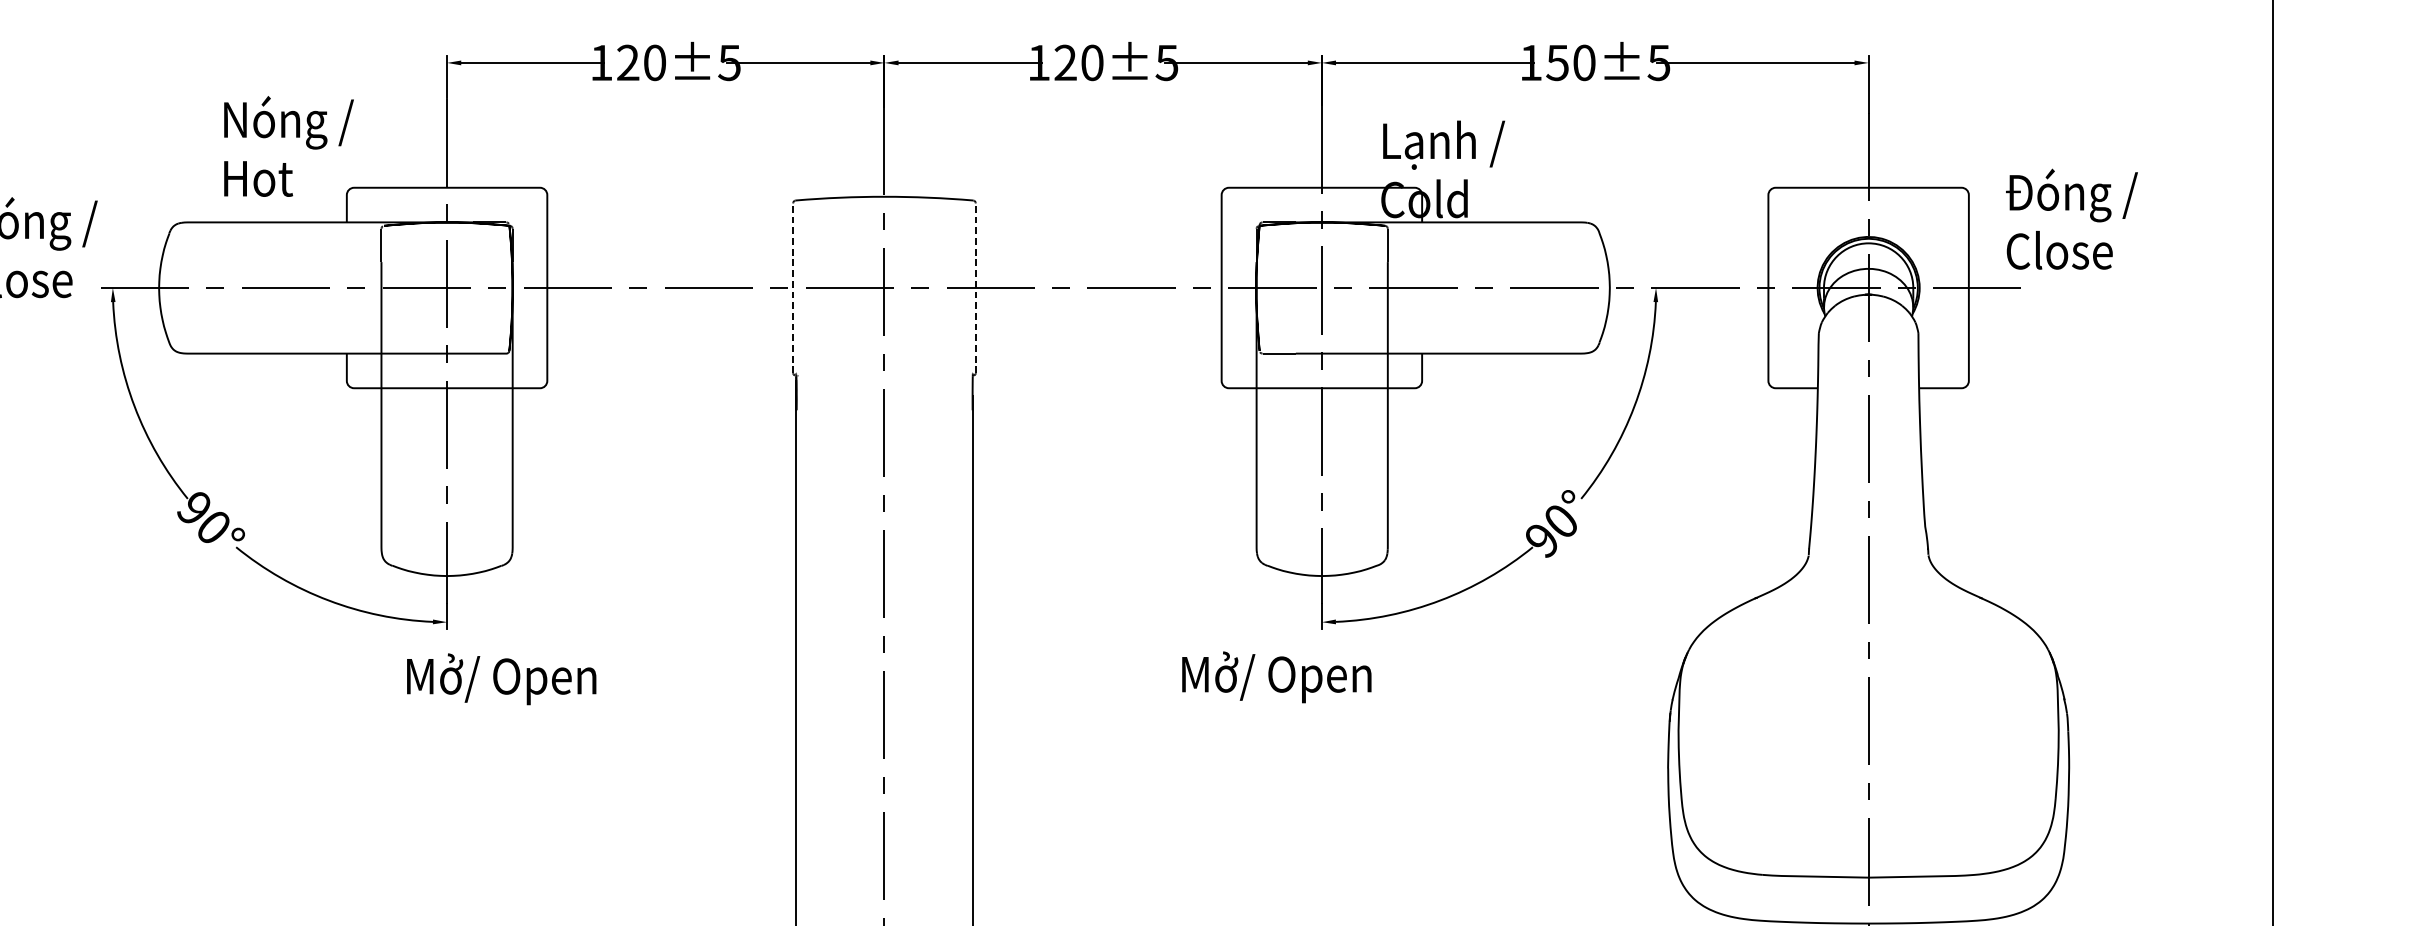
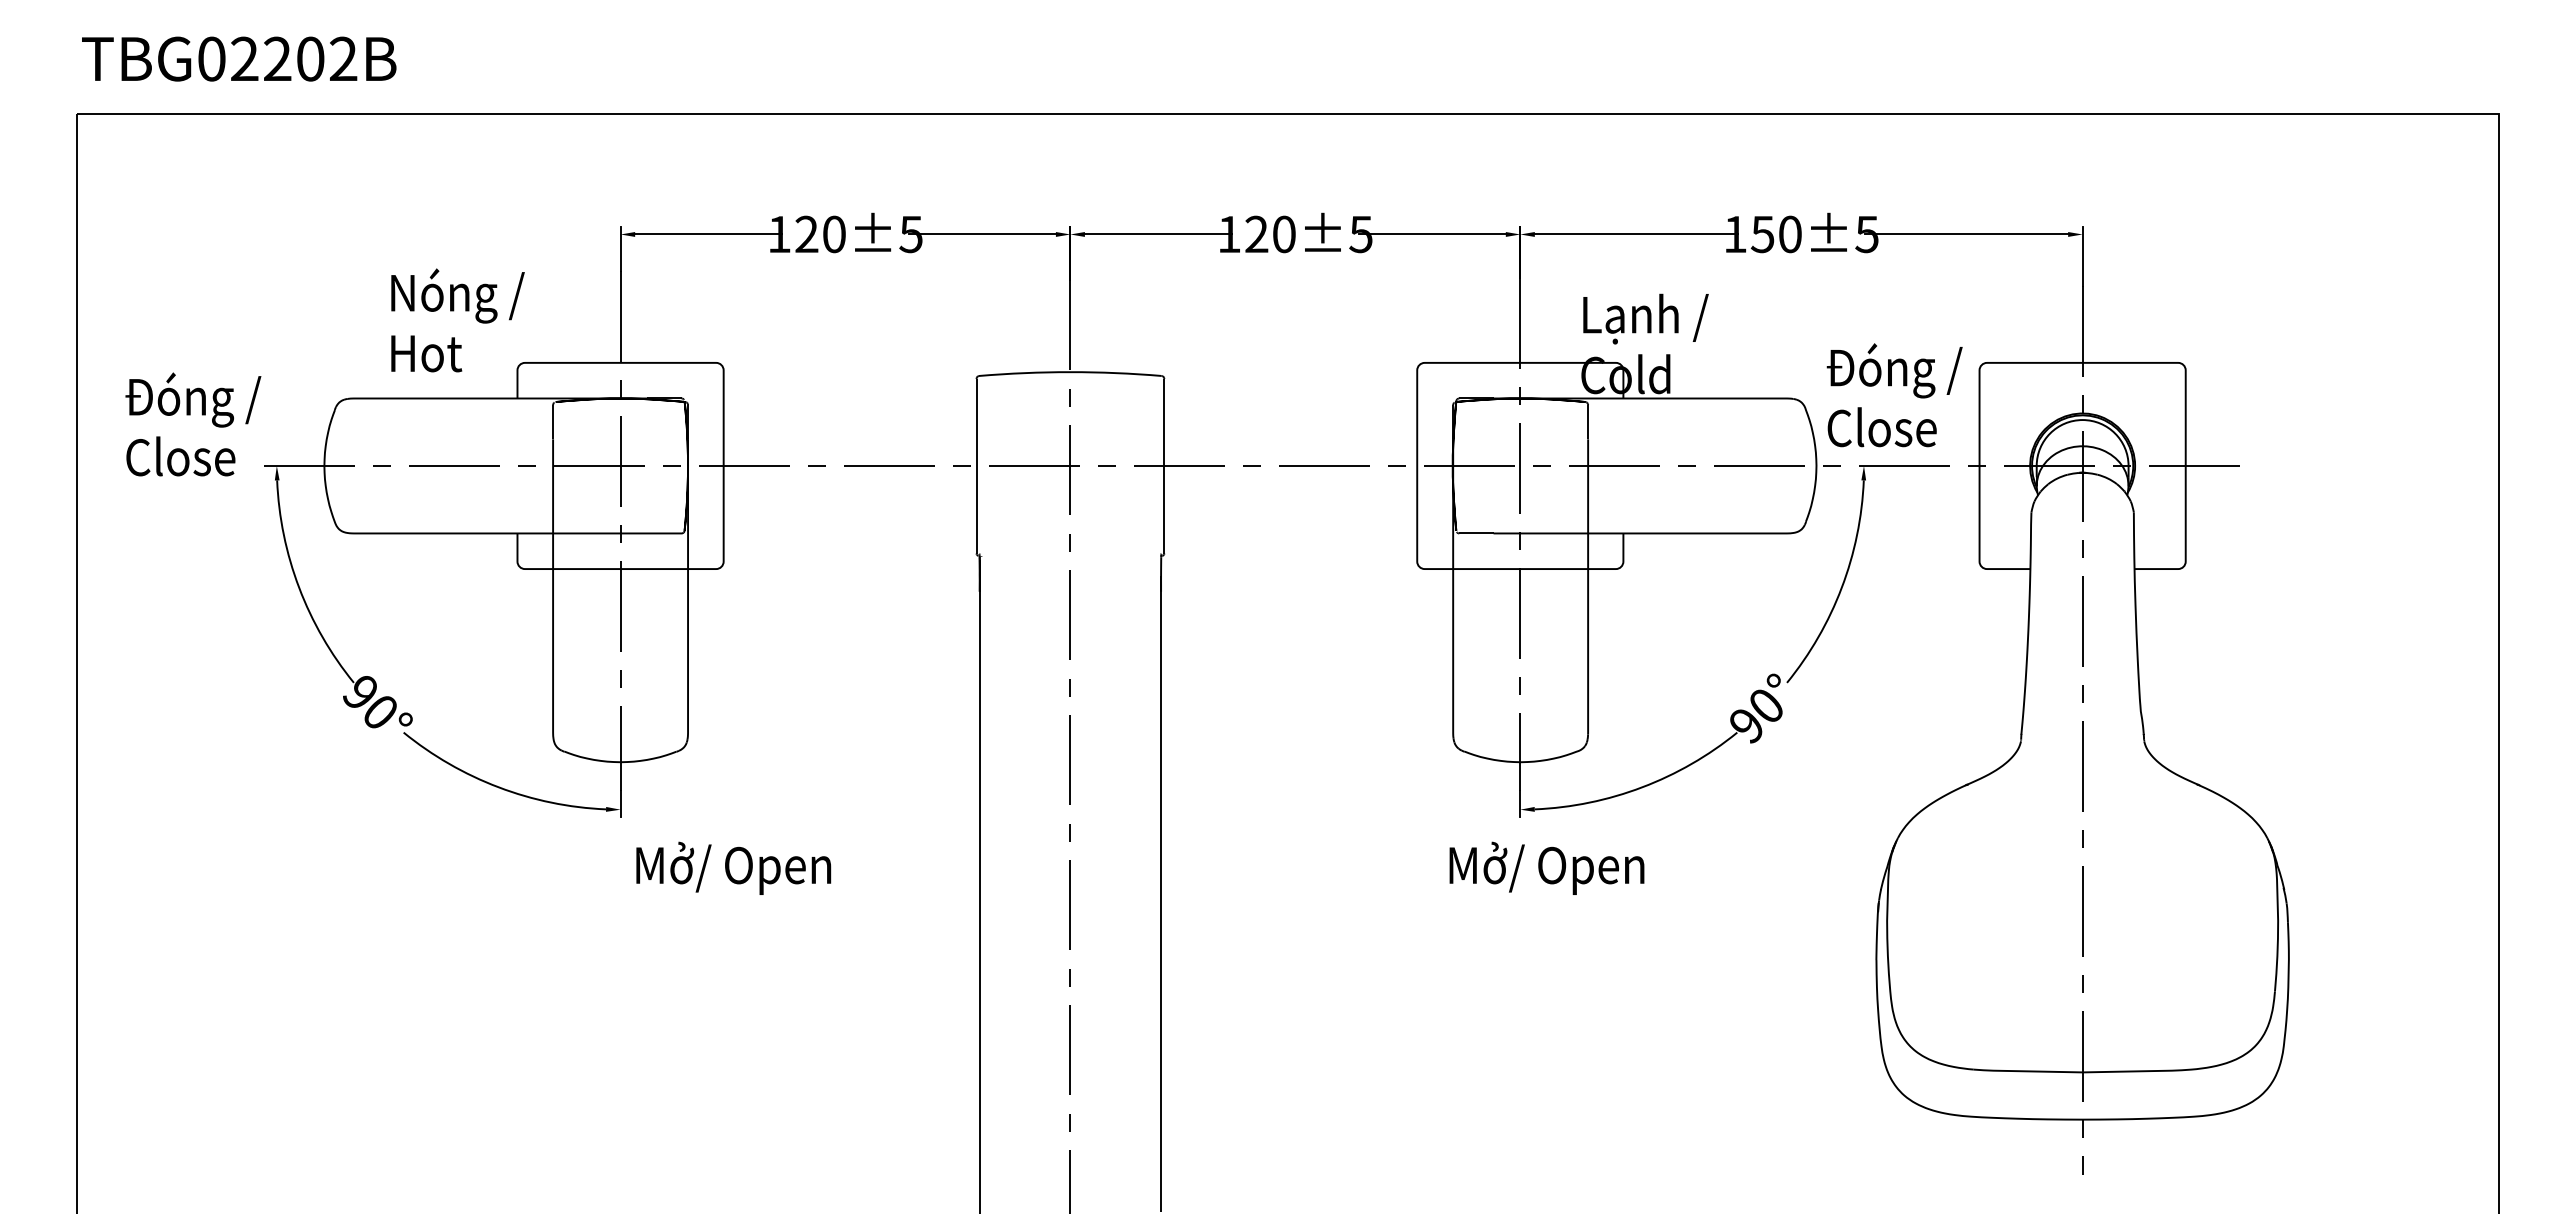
text: (2071, 219) -> (1894, 395), moved
line: (793, 287) -> (976, 465), dashed -> solid
line: (975, 287) -> (1164, 465), dashed -> solid
text: (1276, 676) -> (1546, 867), moved
text: (501, 678) -> (733, 867), moved

